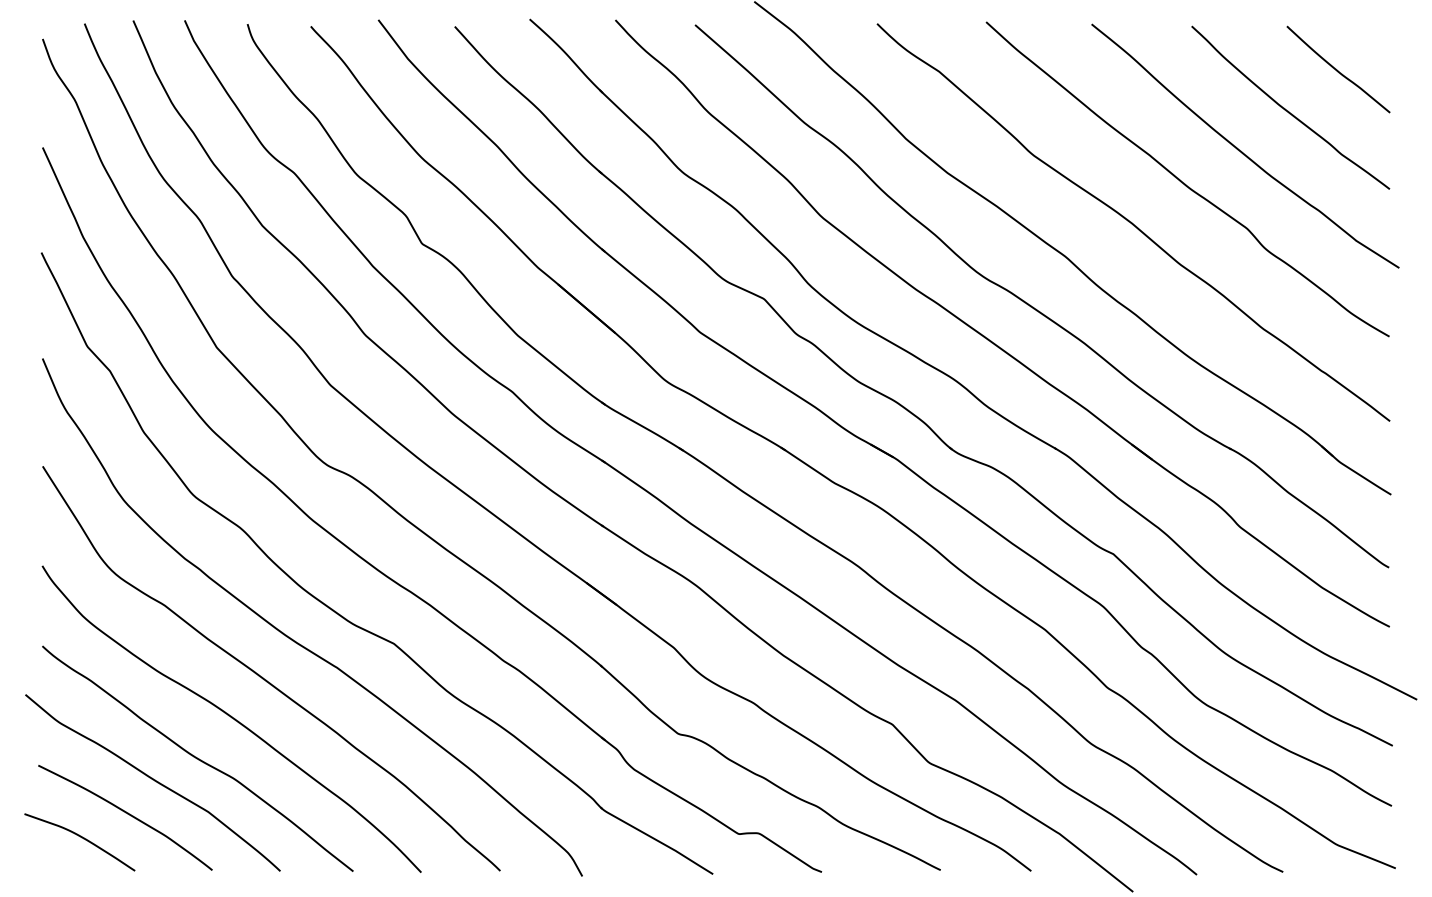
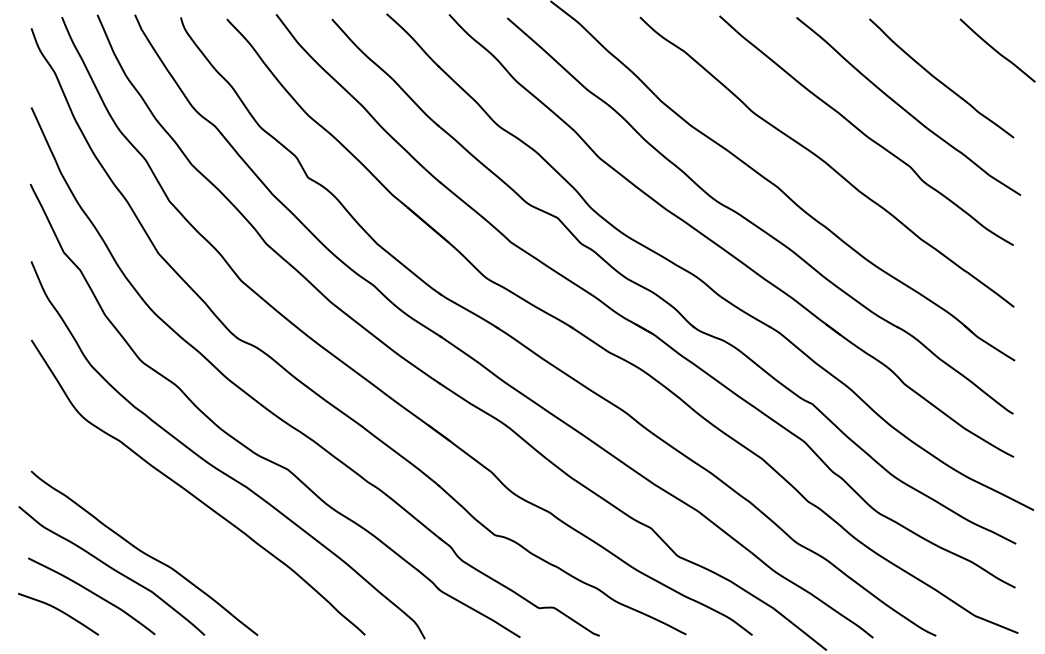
curve: (1337, 69) -> (996, 50), moved
curve: (231, 718) -> (169, 523), removed

